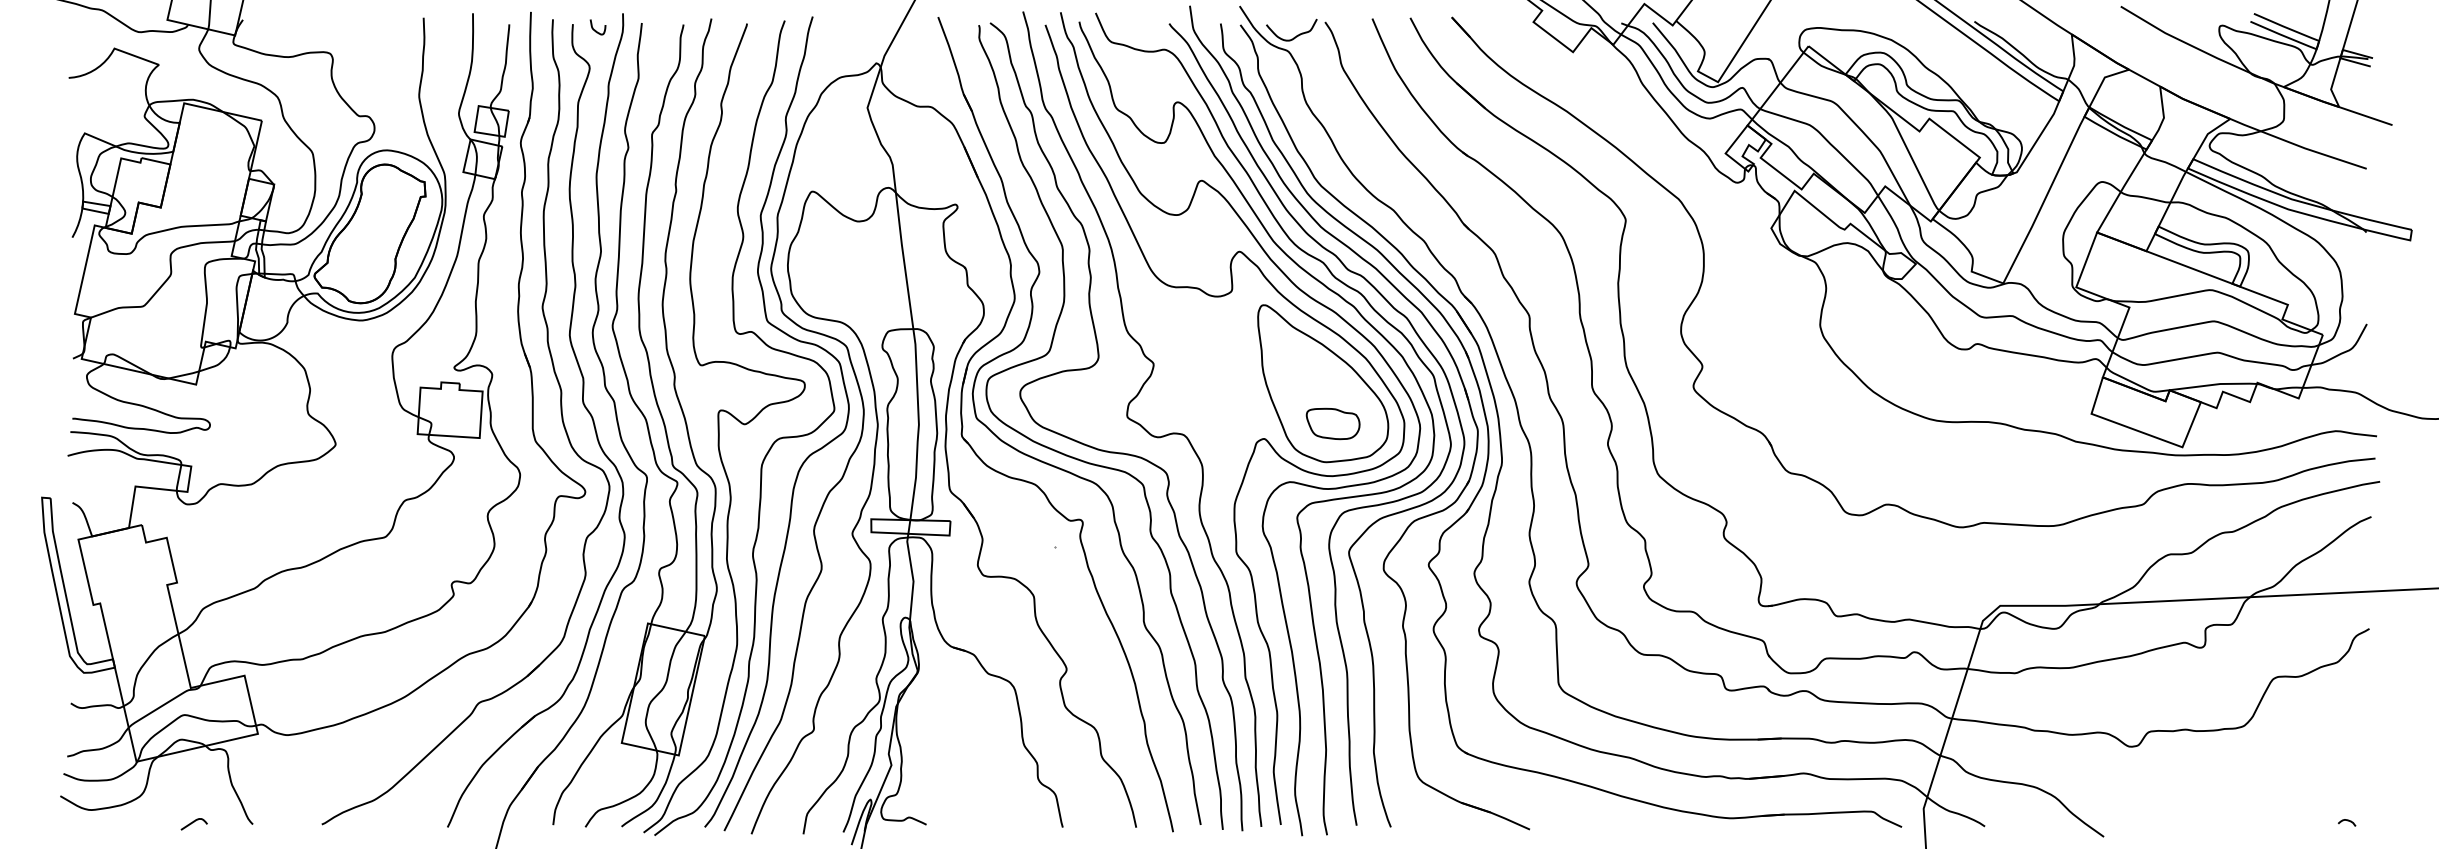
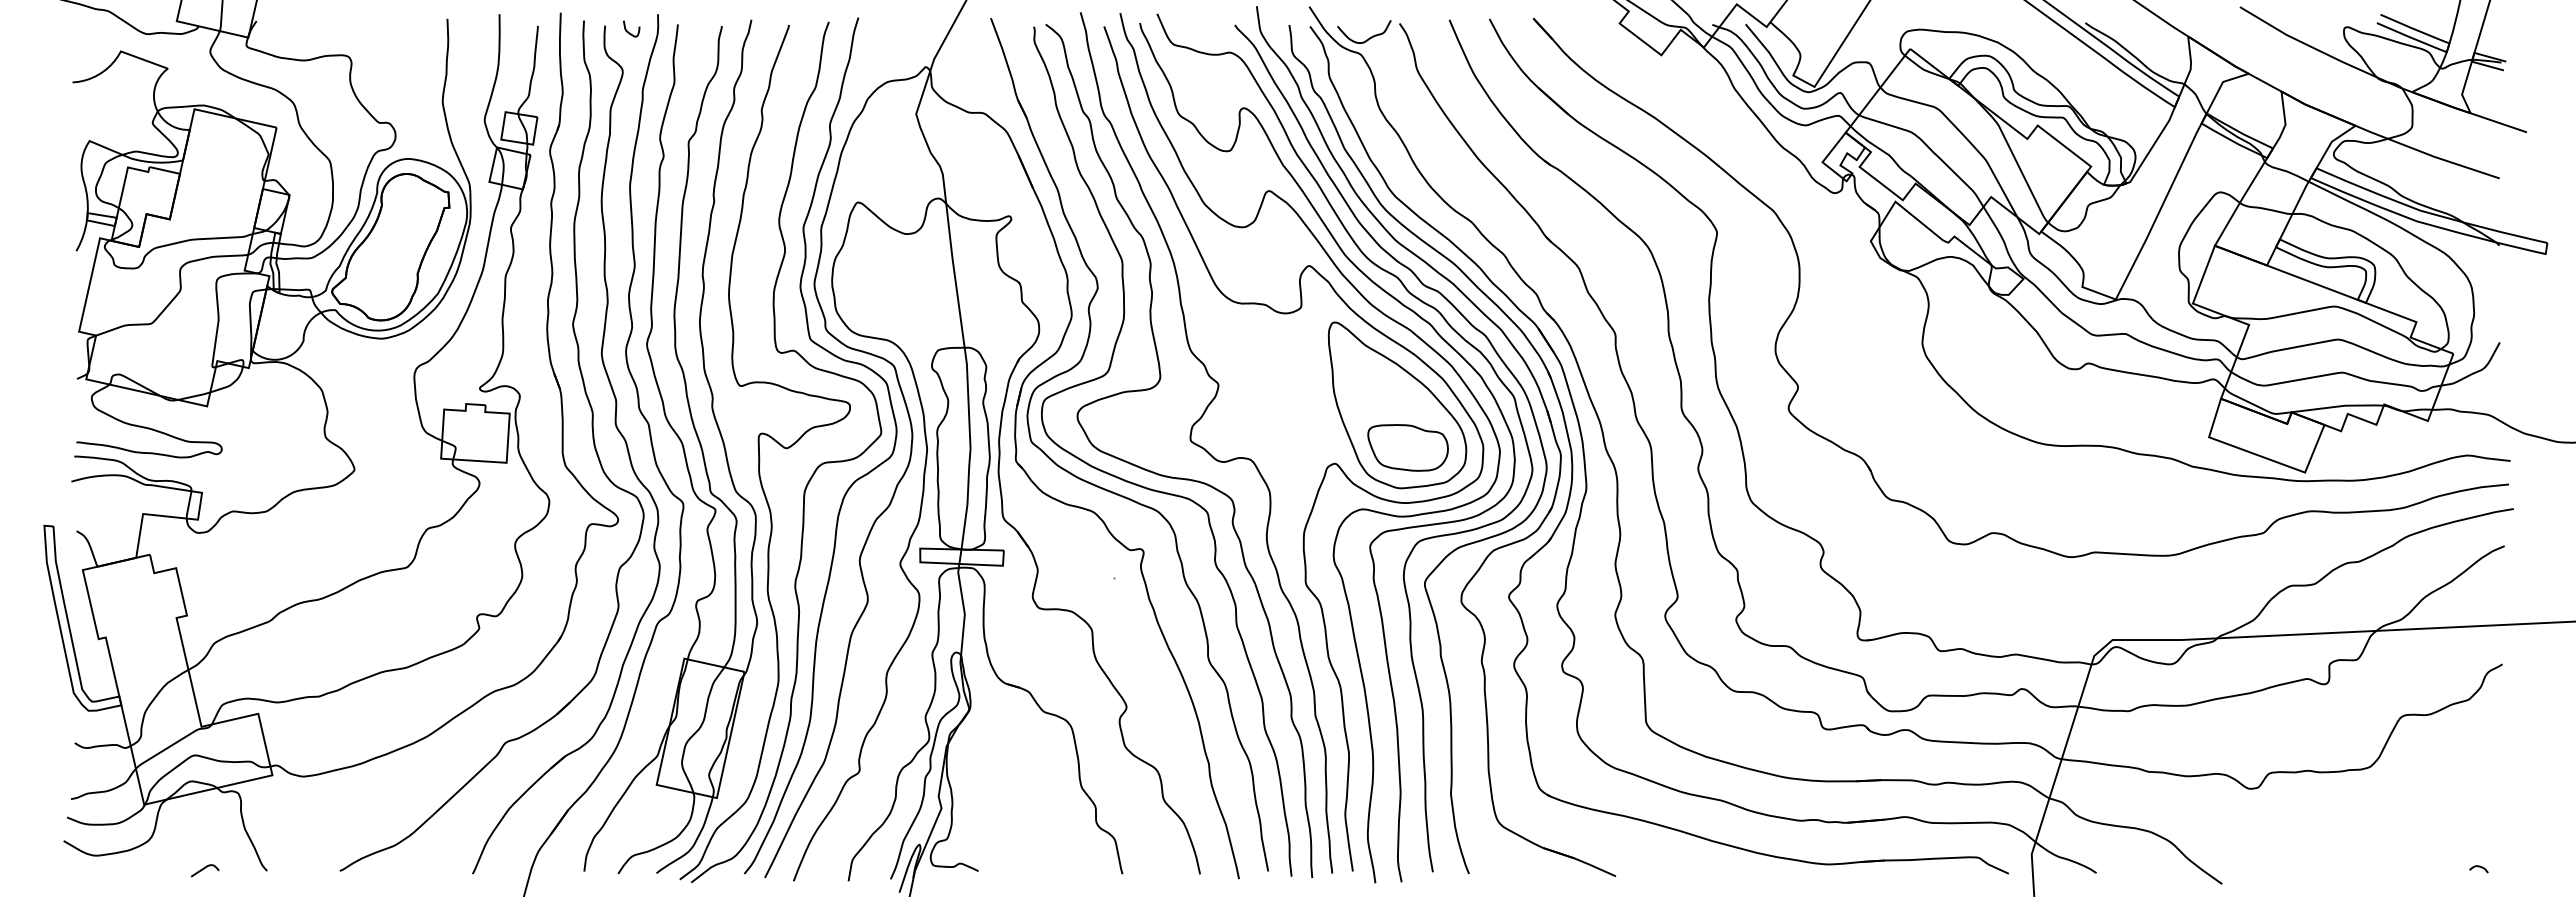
part: (1332, 423) -> (1407, 447), size x1.43

